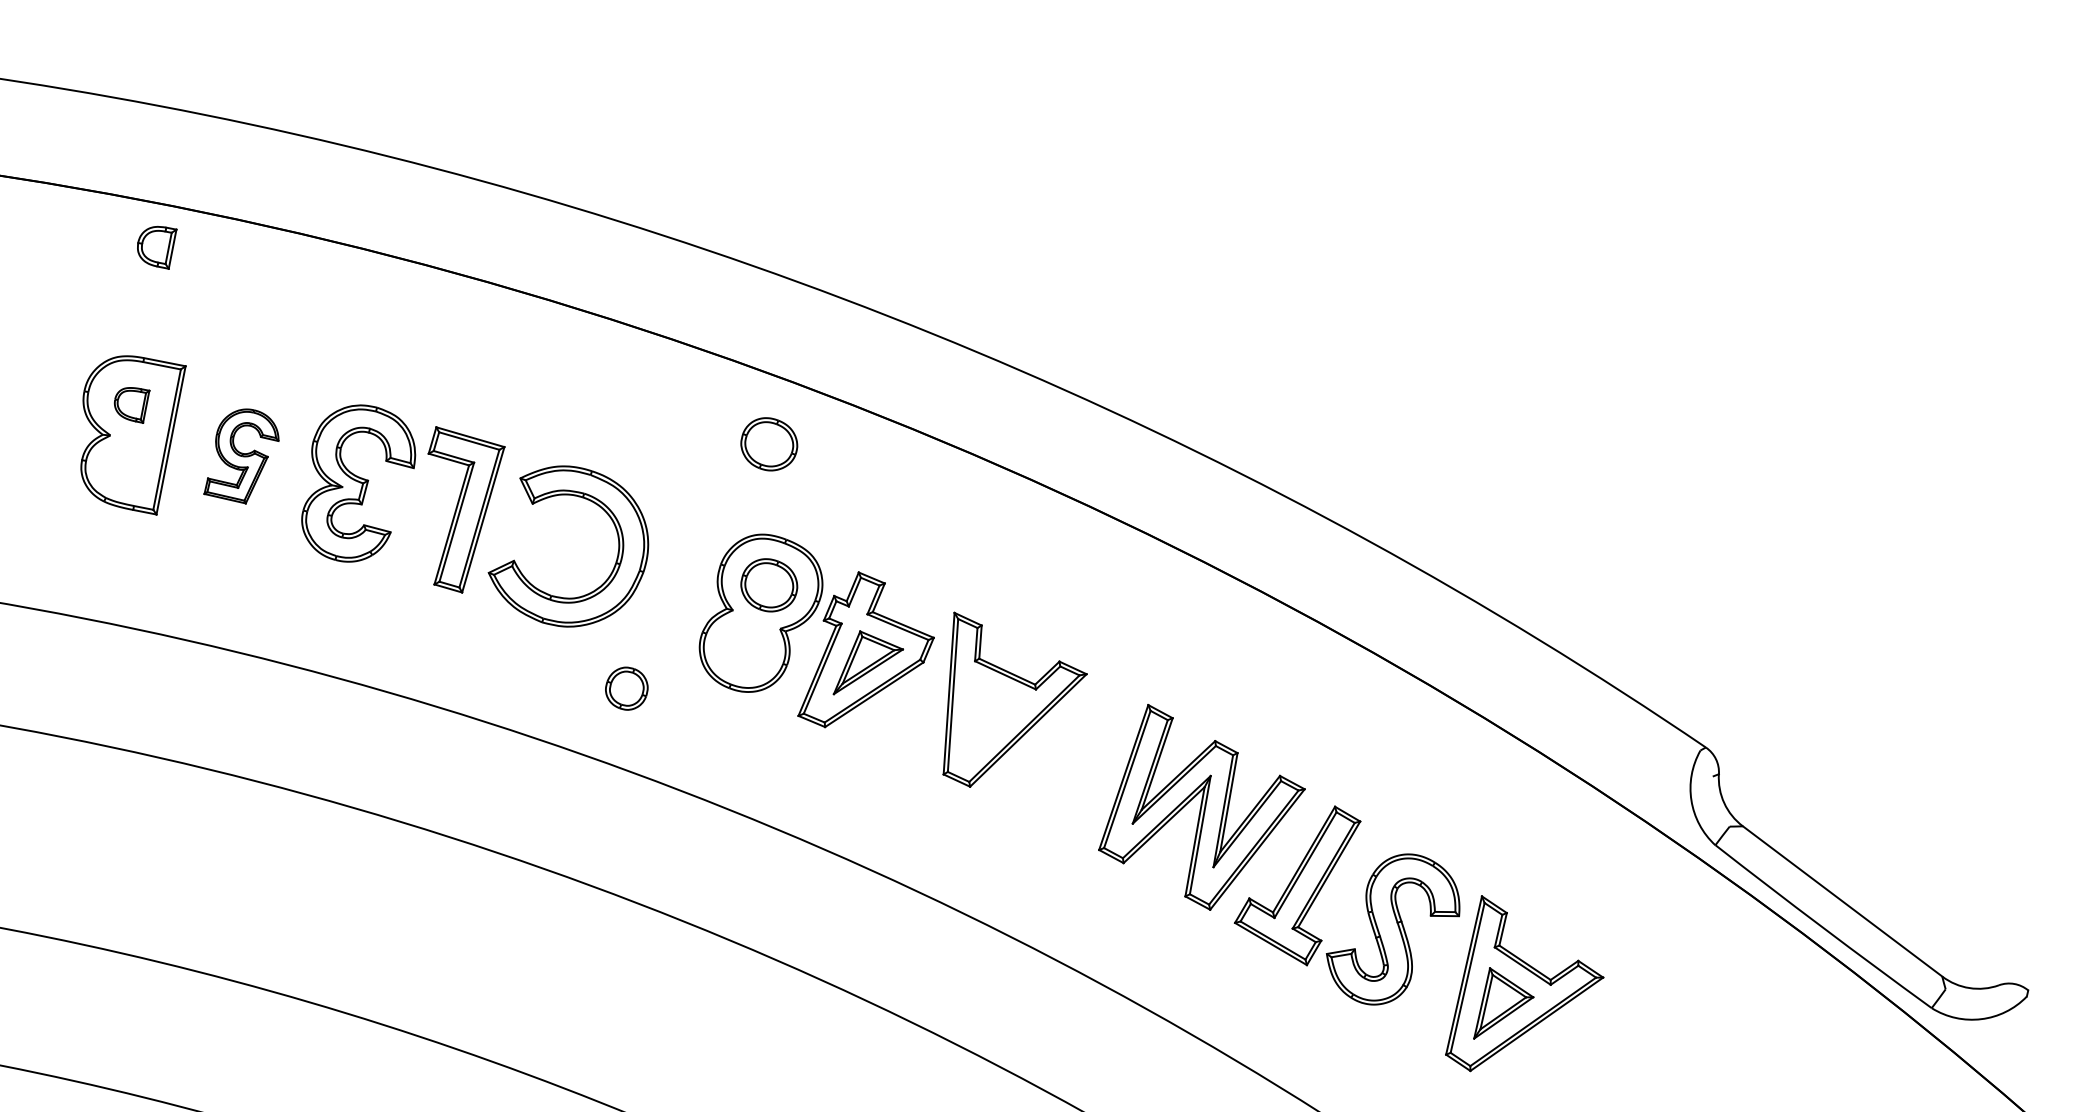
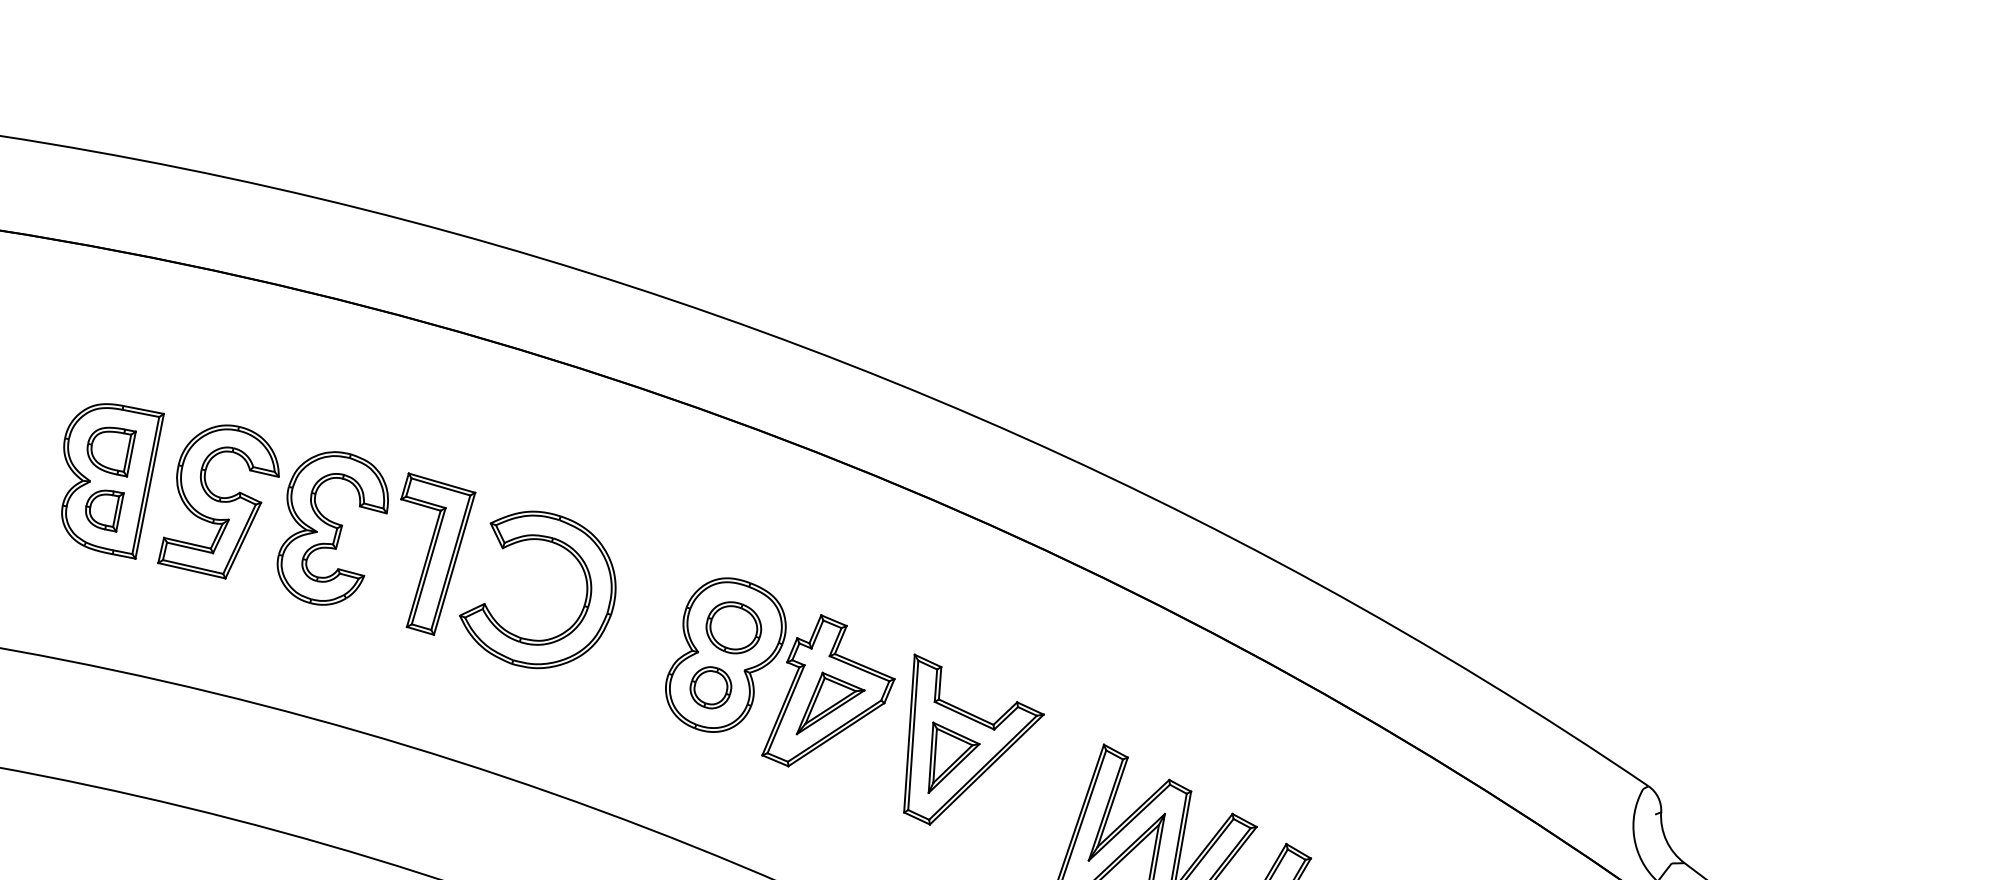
part: (157, 247) -> (105, 510), moved
part: (131, 405) -> (111, 452), size x1.43
part: (769, 444) -> (734, 490), removed
part: (241, 456) -> (218, 502), size x1.67
part: (626, 688) -> (710, 687), moved
part: (994, 718) -> (953, 757), added

